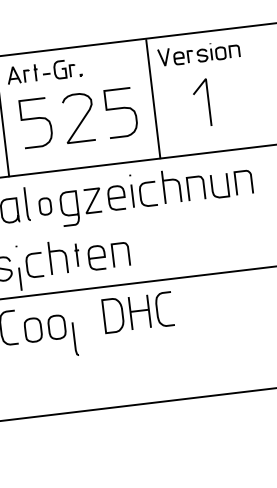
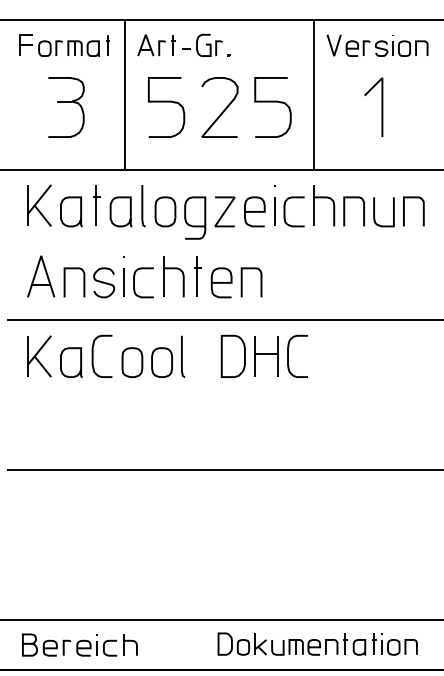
part: (45, 206) -> (165, 211), size x1.43
part: (77, 255) -> (197, 276), size x1.43
line: (20, 278) -> (123, 282), moved
line: (74, 338) -> (182, 356), moved

